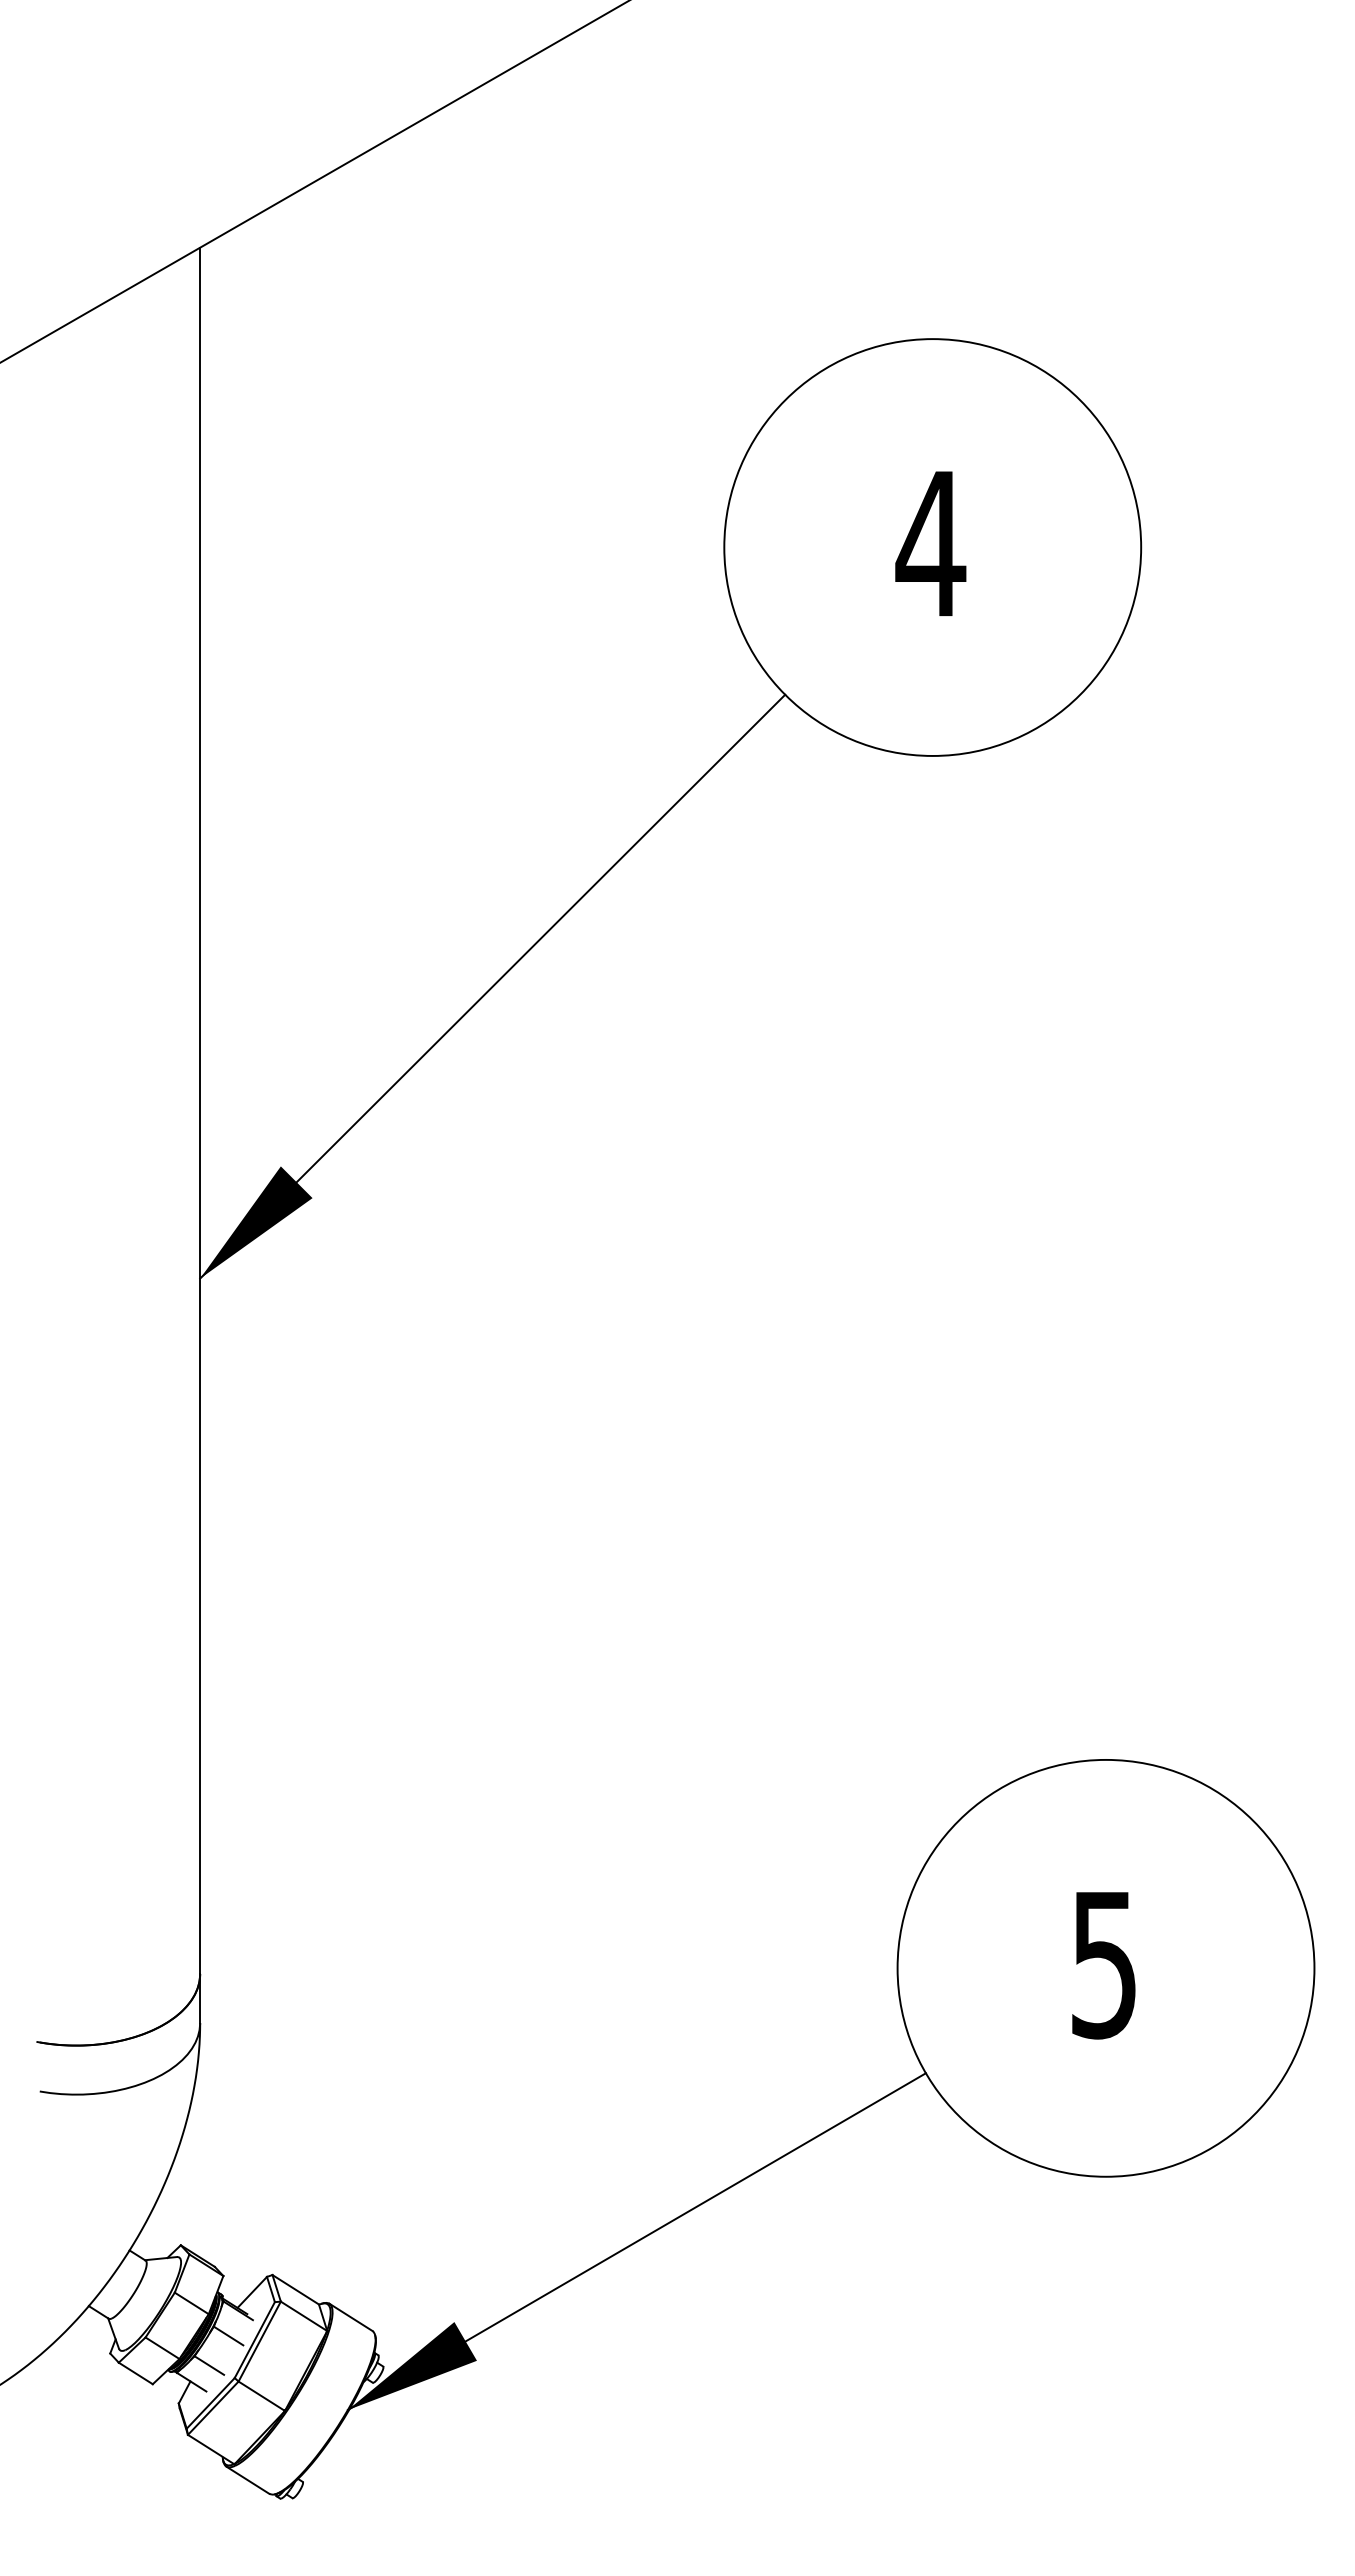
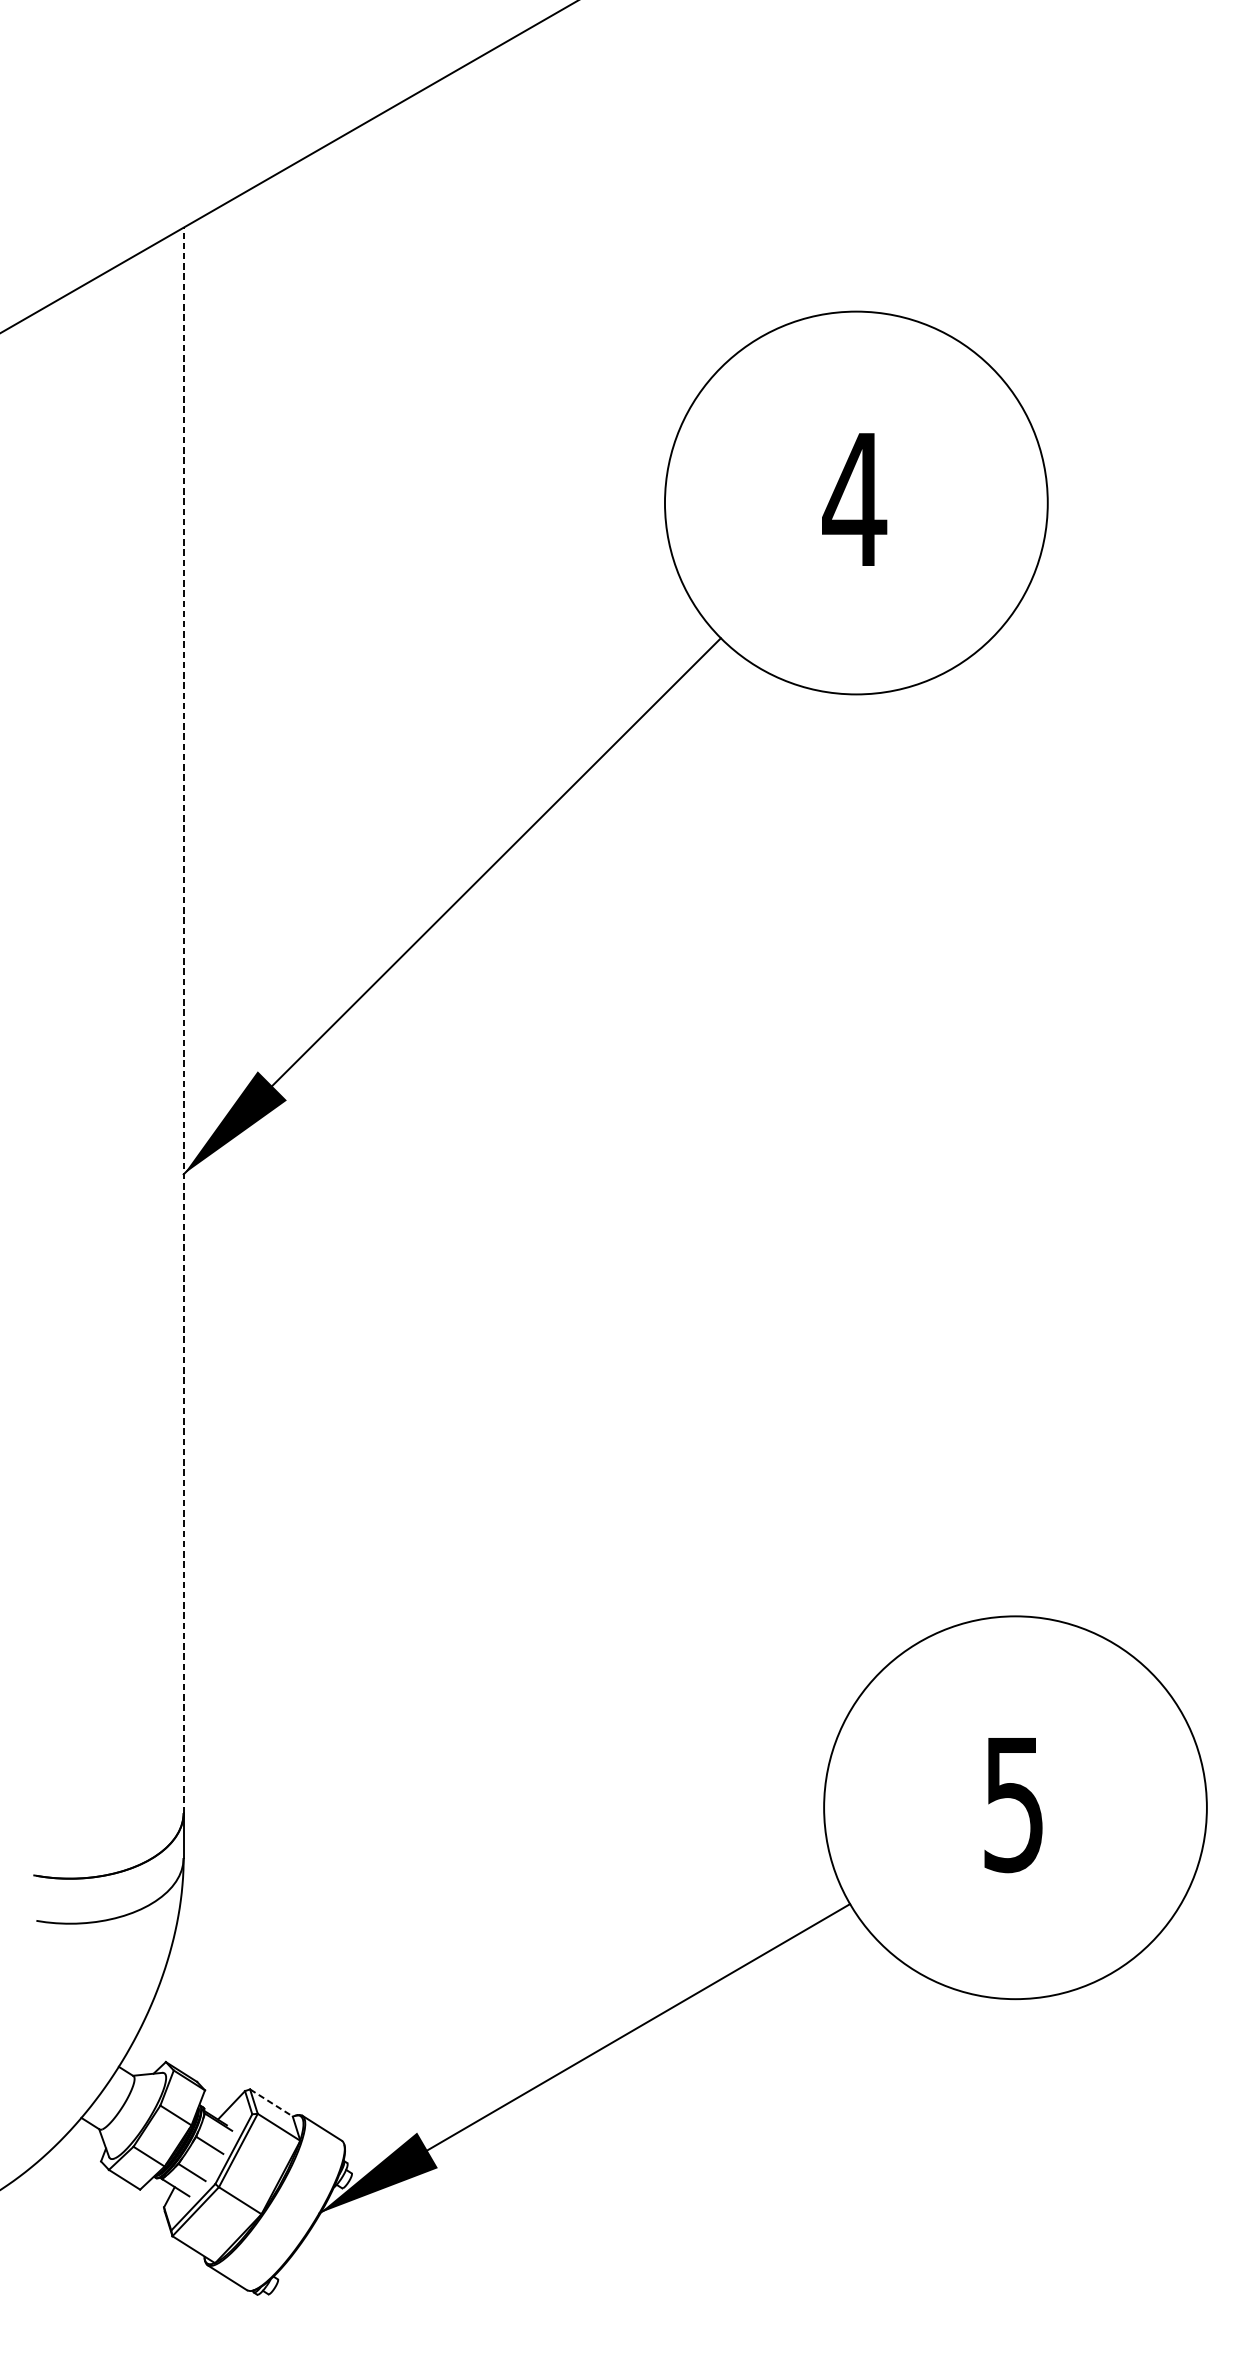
line: (200, 1110) -> (183, 1020), solid -> dashed
line: (295, 2289) -> (271, 2102), solid -> dashed

